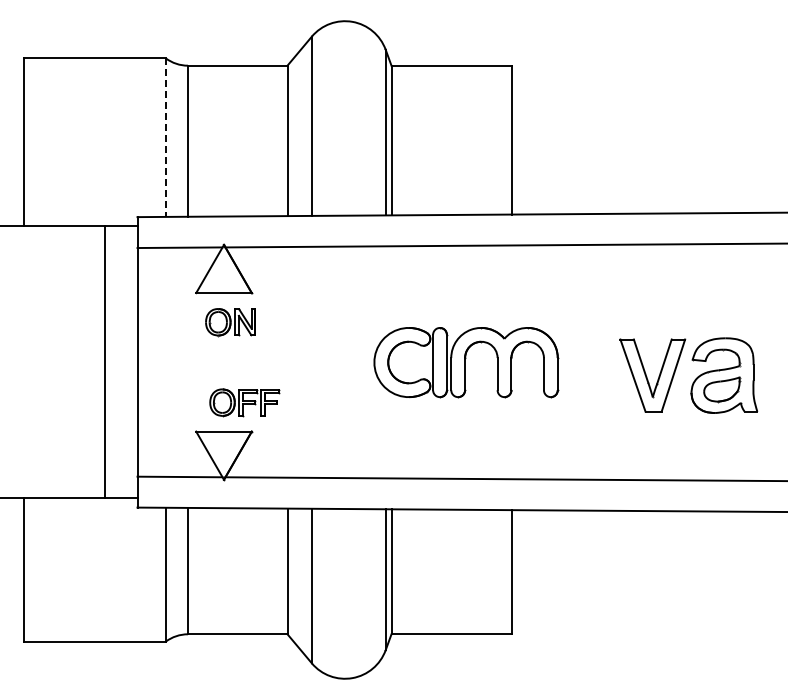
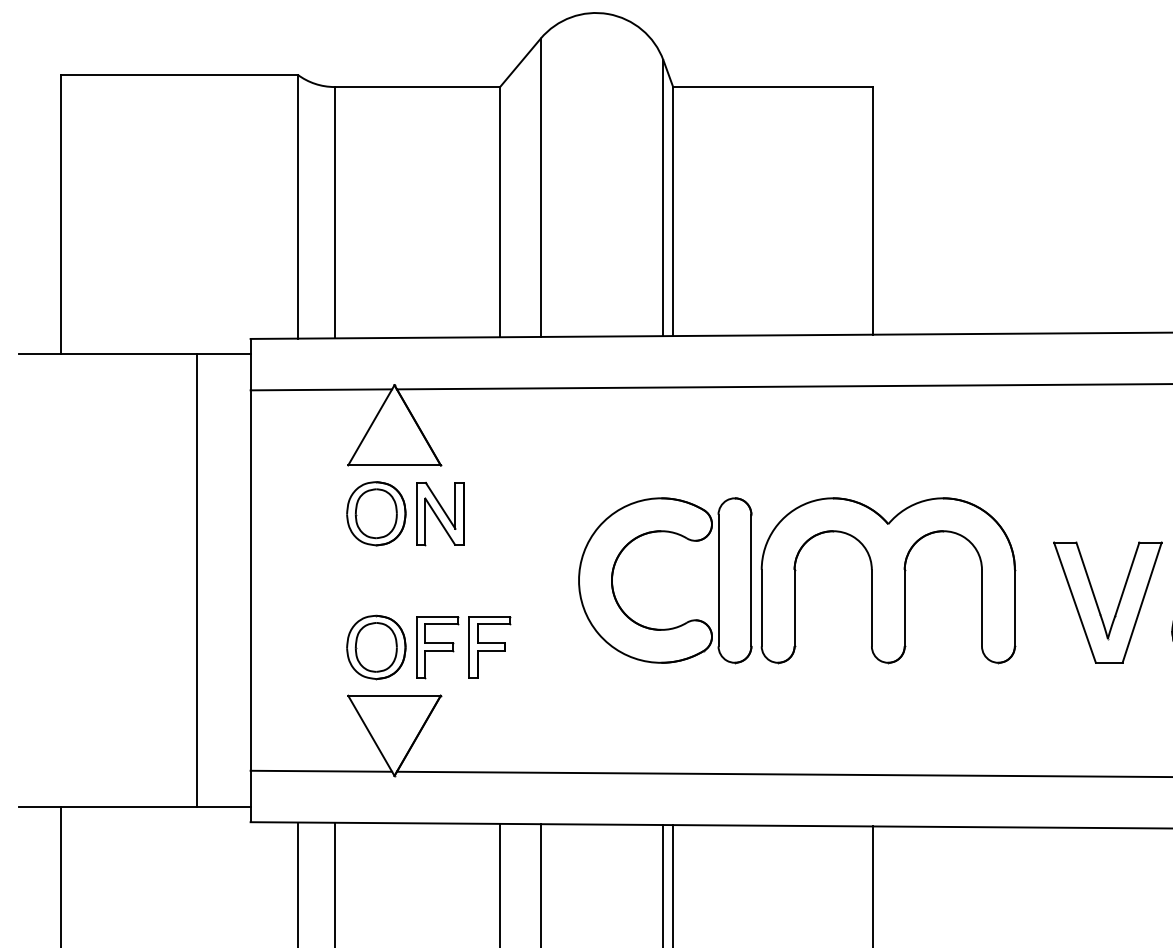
line: (165, 138) -> (297, 208), dashed -> solid
part: (230, 322) -> (405, 514), size x1.43
part: (466, 362) -> (797, 580), size x1.43
part: (244, 402) -> (428, 647), size x1.43

